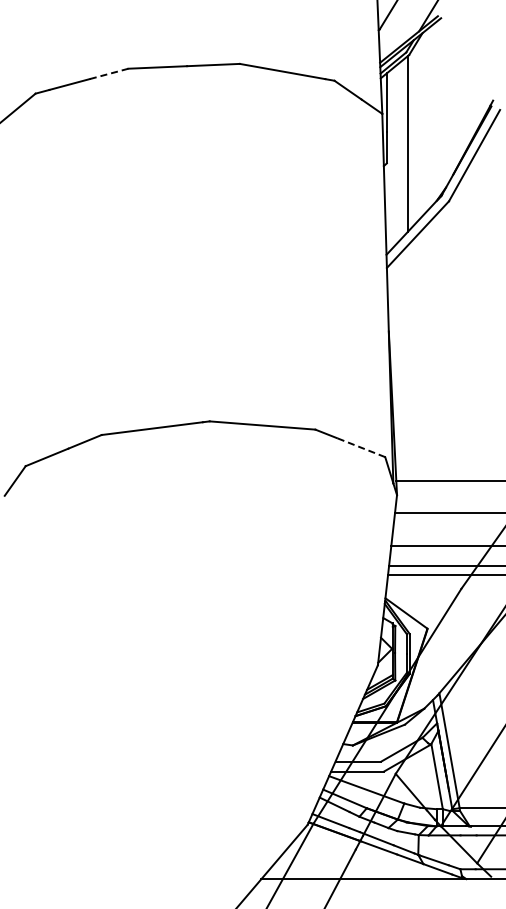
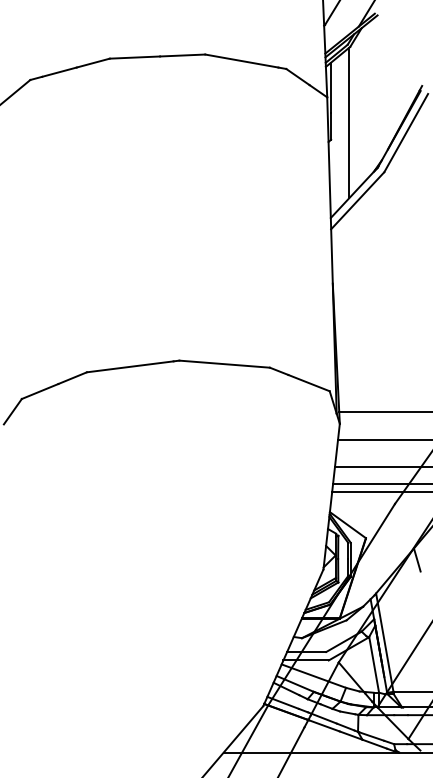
line: (109, 73) -> (93, 62), dashed -> solid
line: (361, 447) -> (309, 383), dashed -> solid
line: (487, 653) -> (417, 559), added

